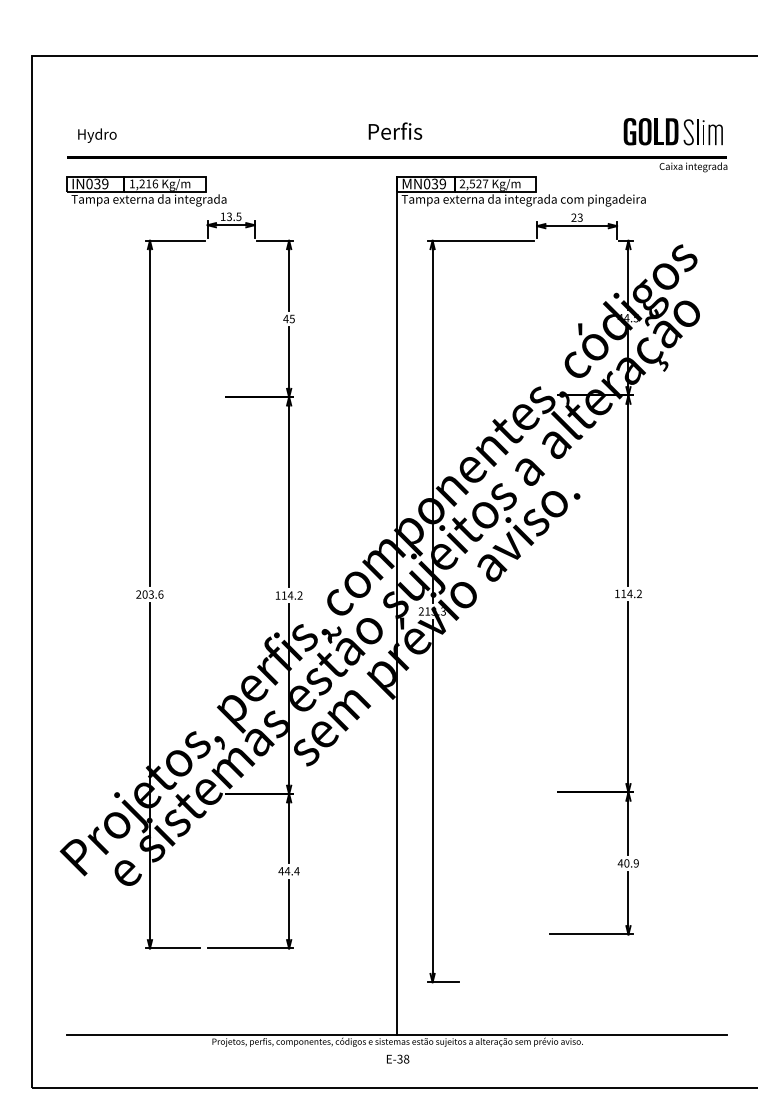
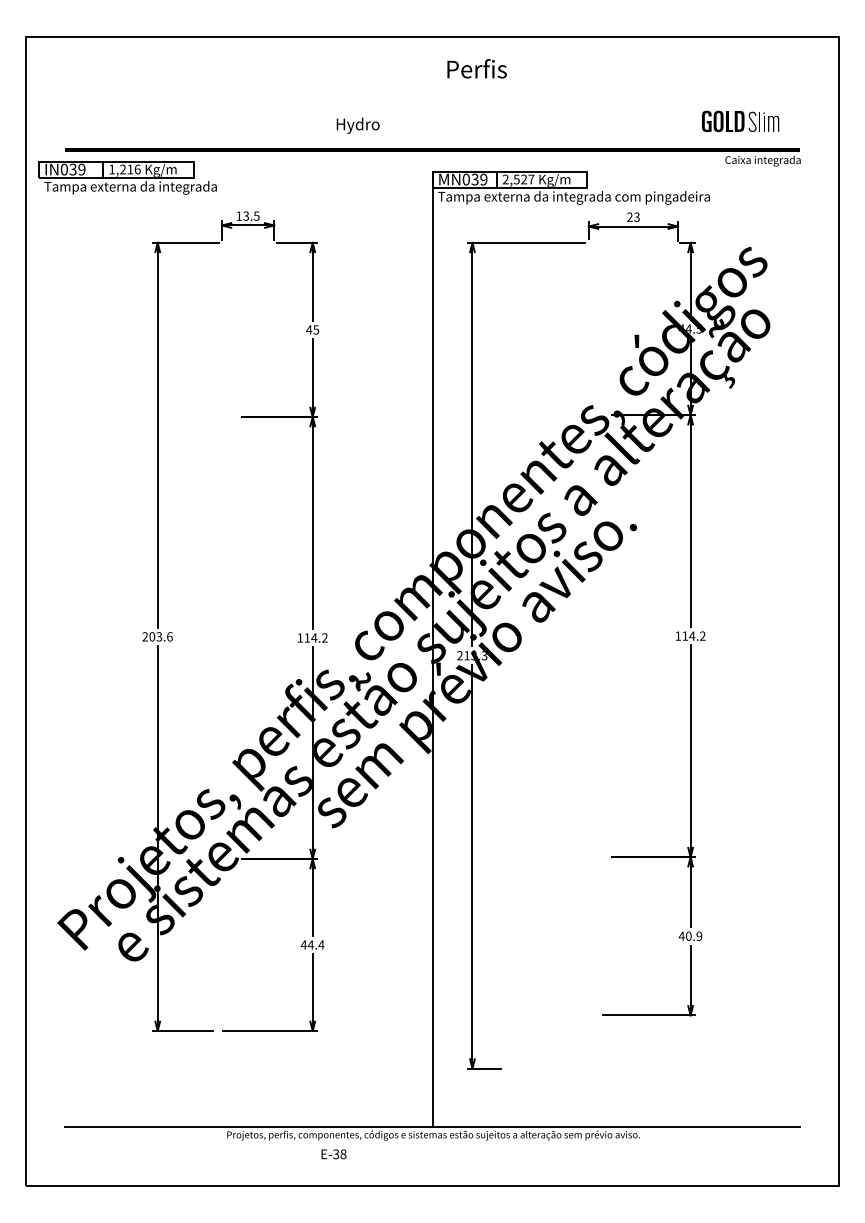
text: (394, 130) -> (476, 68), moved
part: (673, 131) -> (740, 121), size x0.7
text: (96, 135) -> (357, 125), moved
part: (146, 191) -> (127, 177), moved
text: (397, 1059) -> (333, 1154), moved

